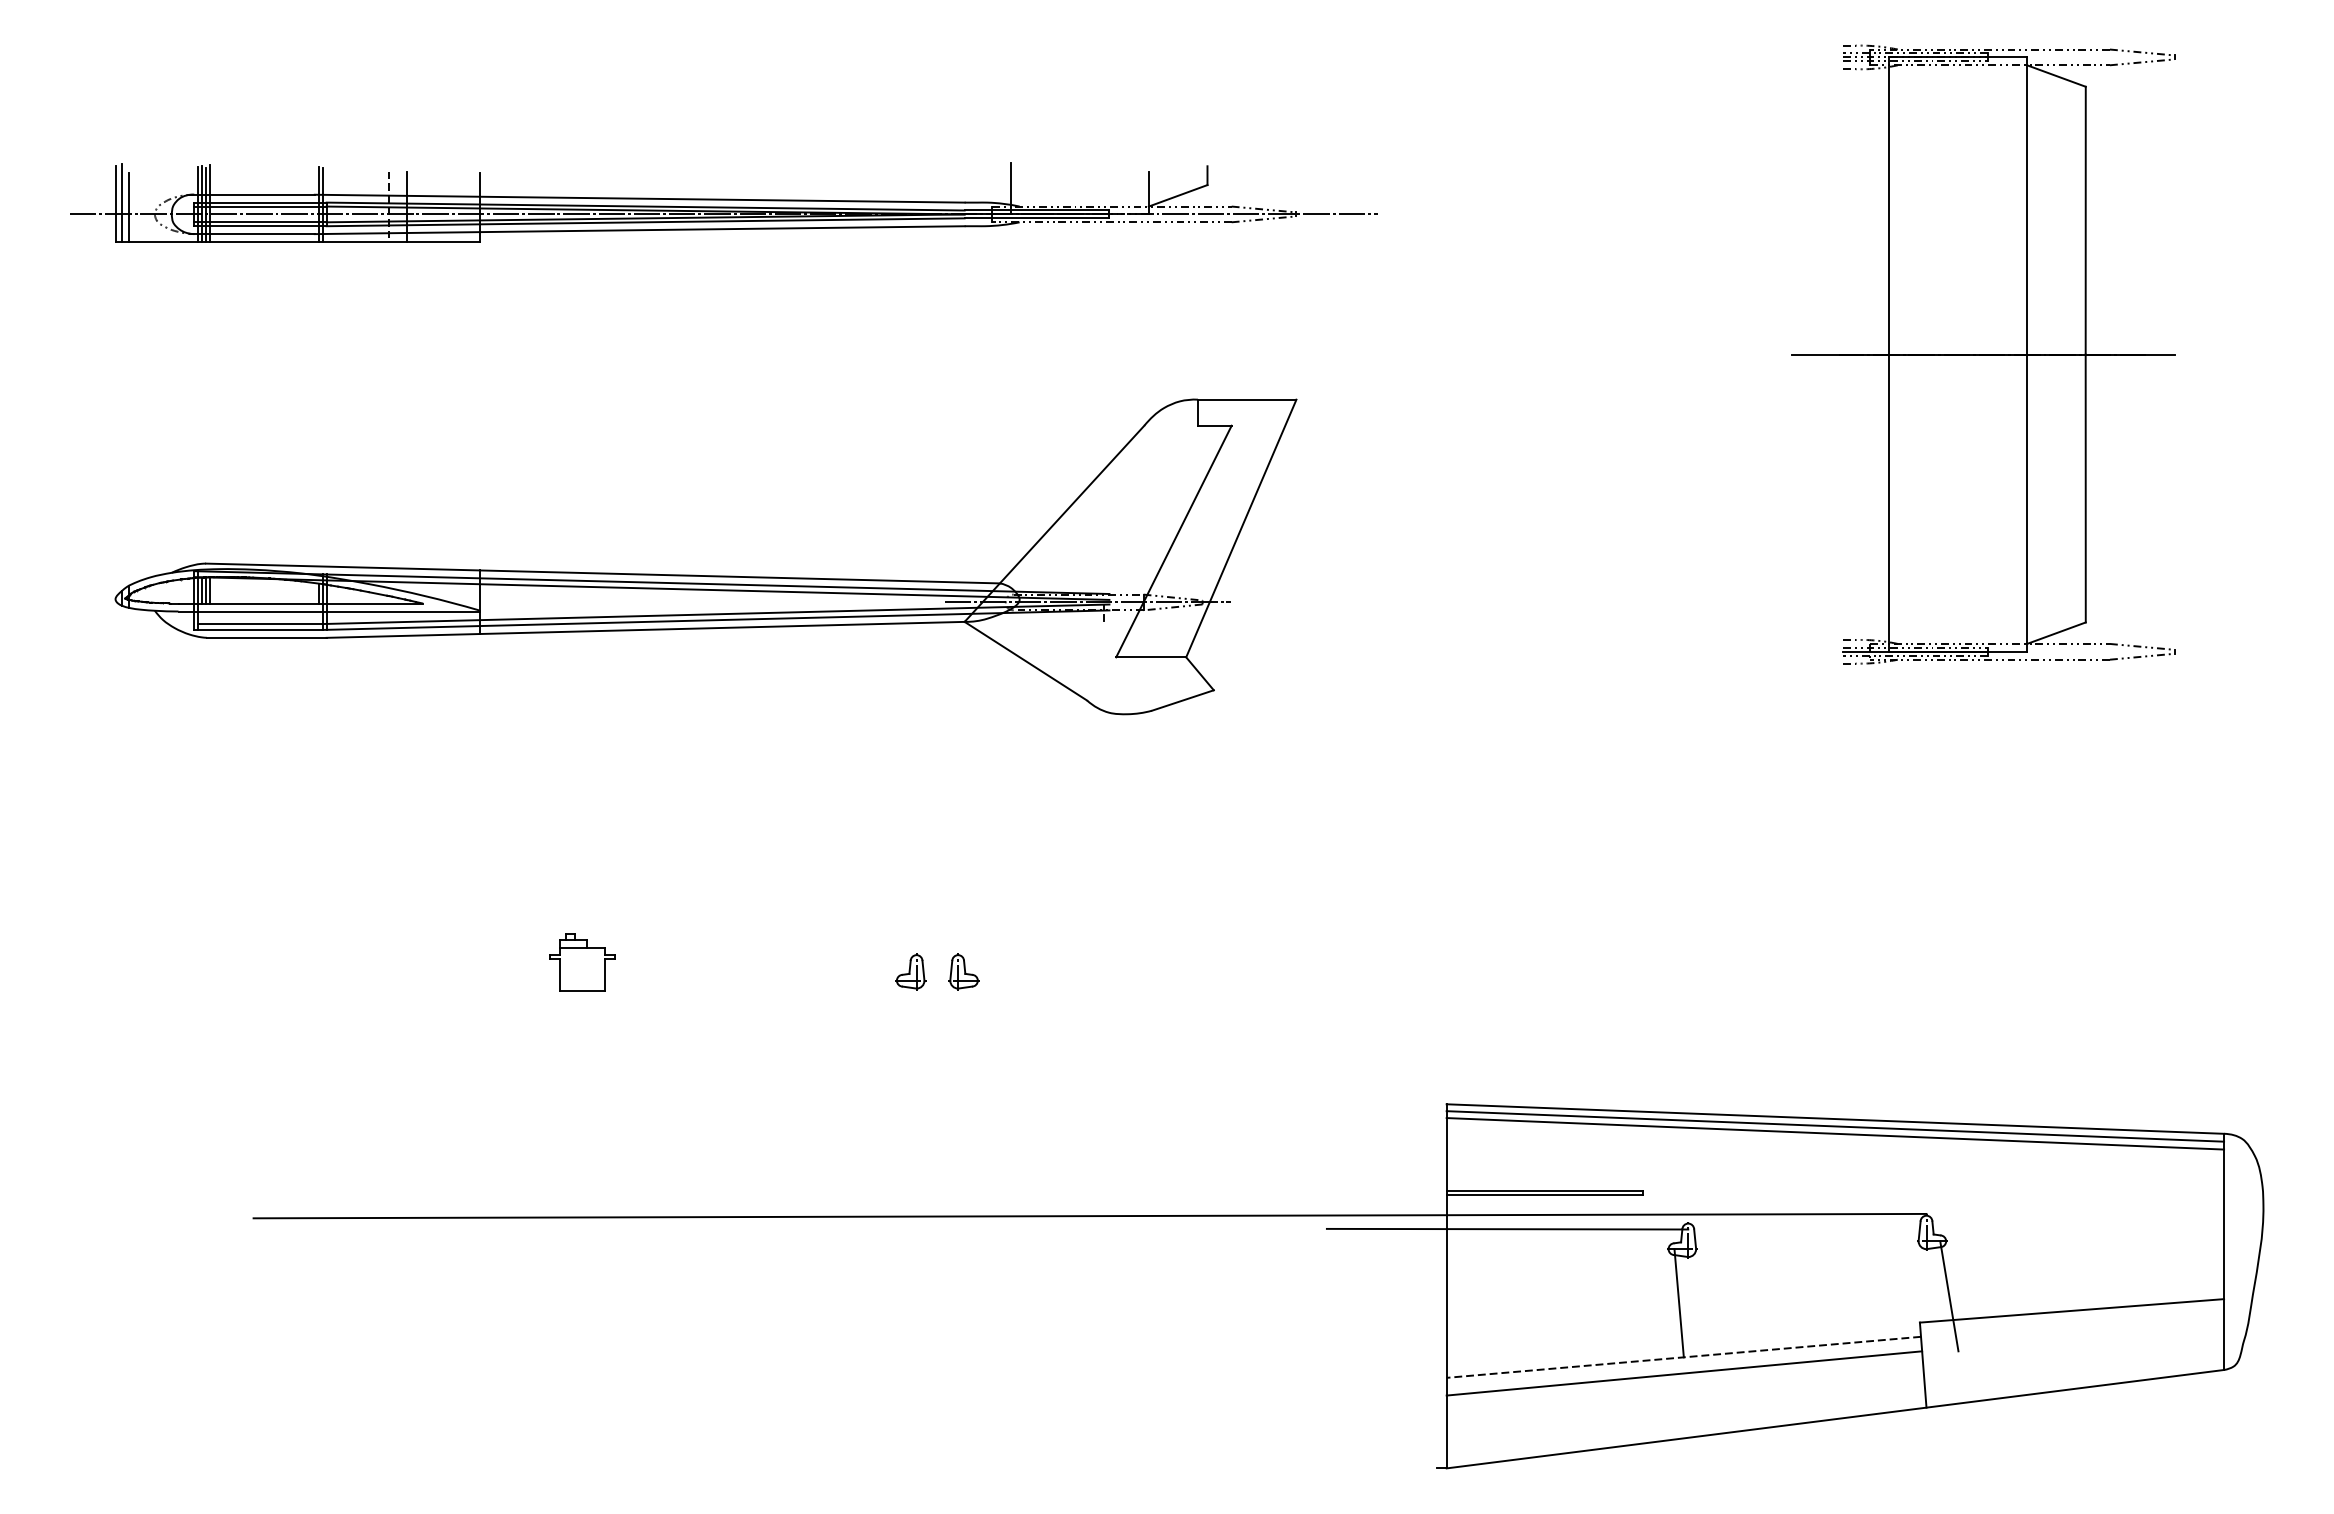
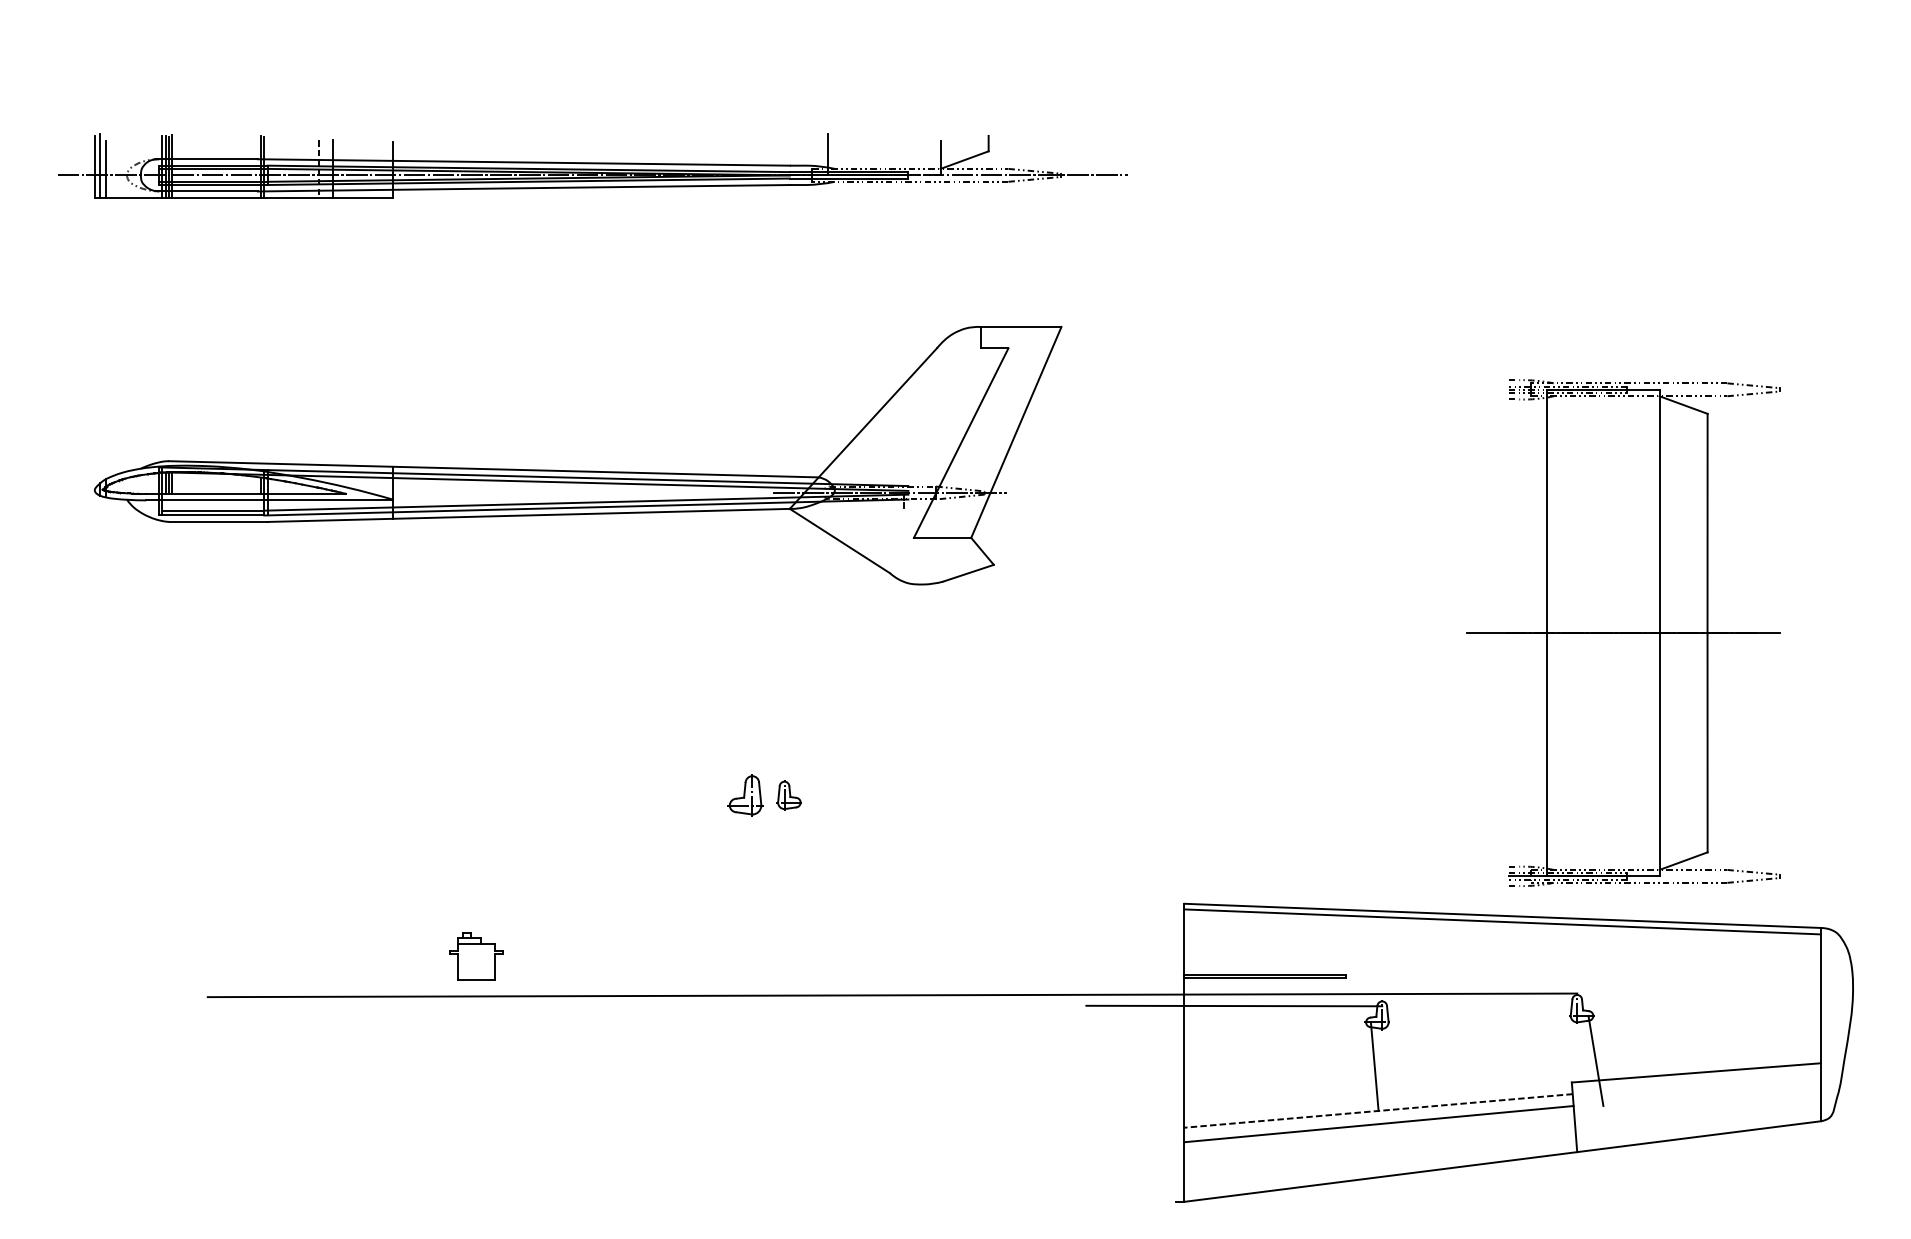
part: (1983, 354) -> (1623, 633), moved
part: (582, 962) -> (477, 956), moved
part: (910, 971) -> (745, 795), size x1.4
line: (1835, 1133) -> (1502, 927), removed

